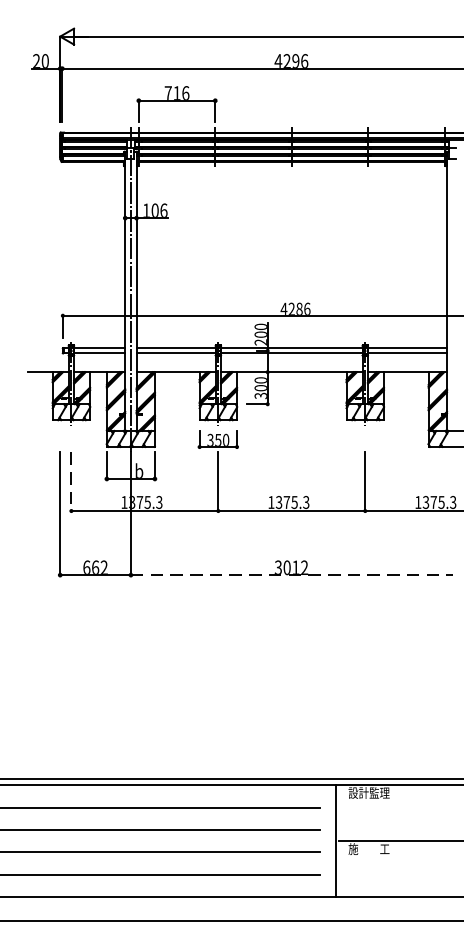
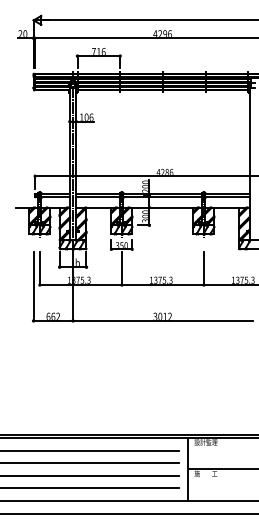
line: (70, 483) -> (39, 269), dashed -> solid
line: (291, 574) -> (162, 320), dashed -> solid

